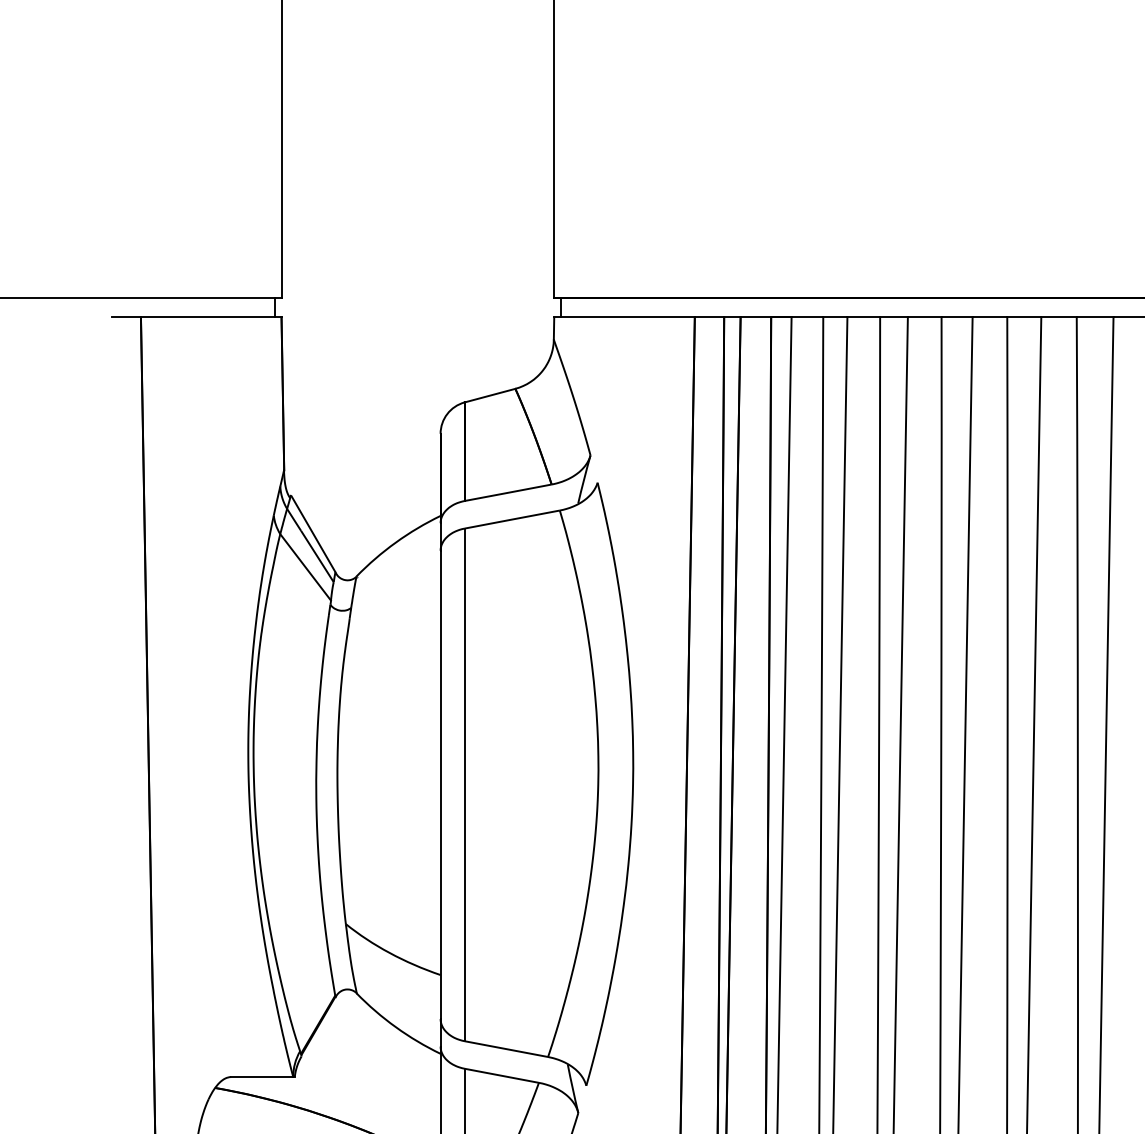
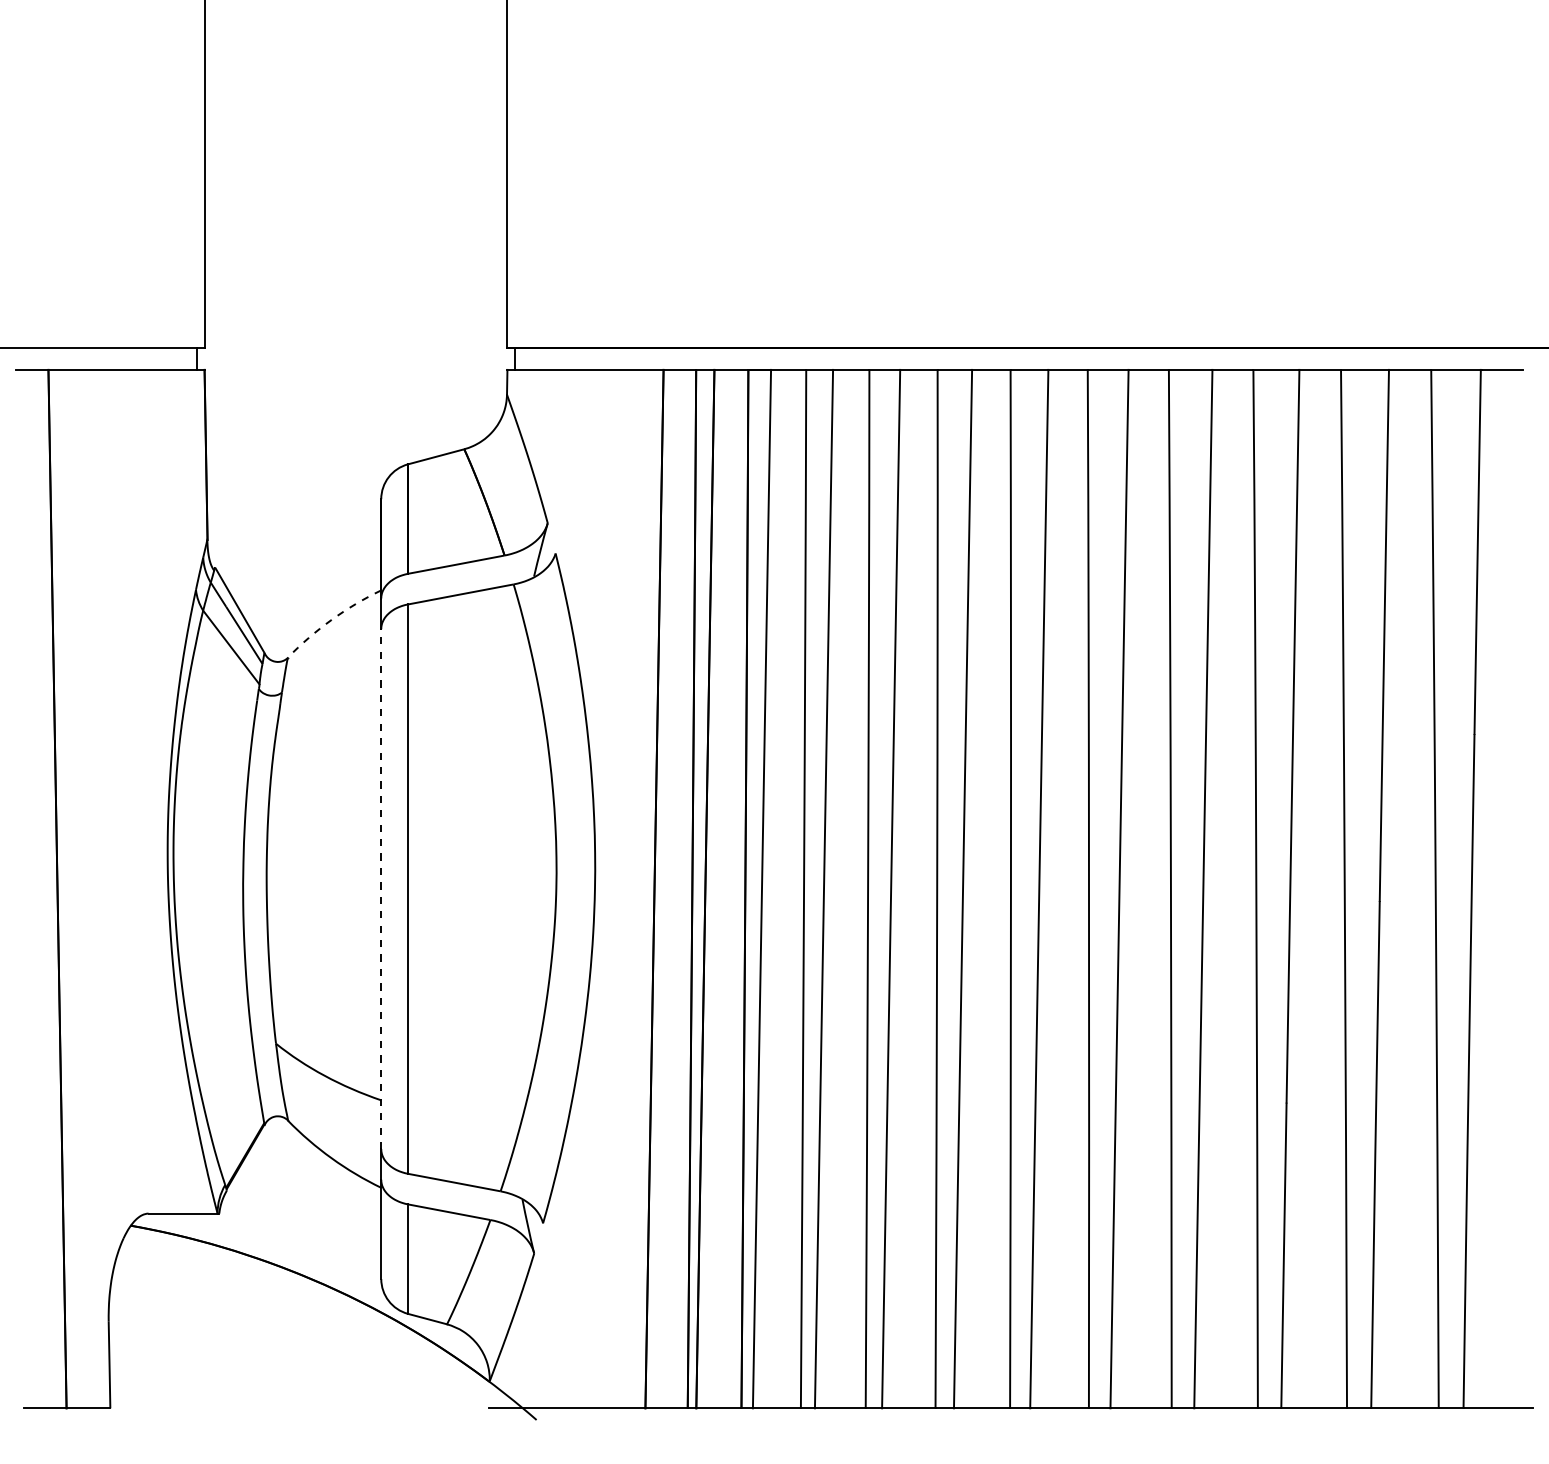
arc: (395, 542) -> (331, 619), solid -> dashed
line: (440, 784) -> (381, 888), solid -> dashed

